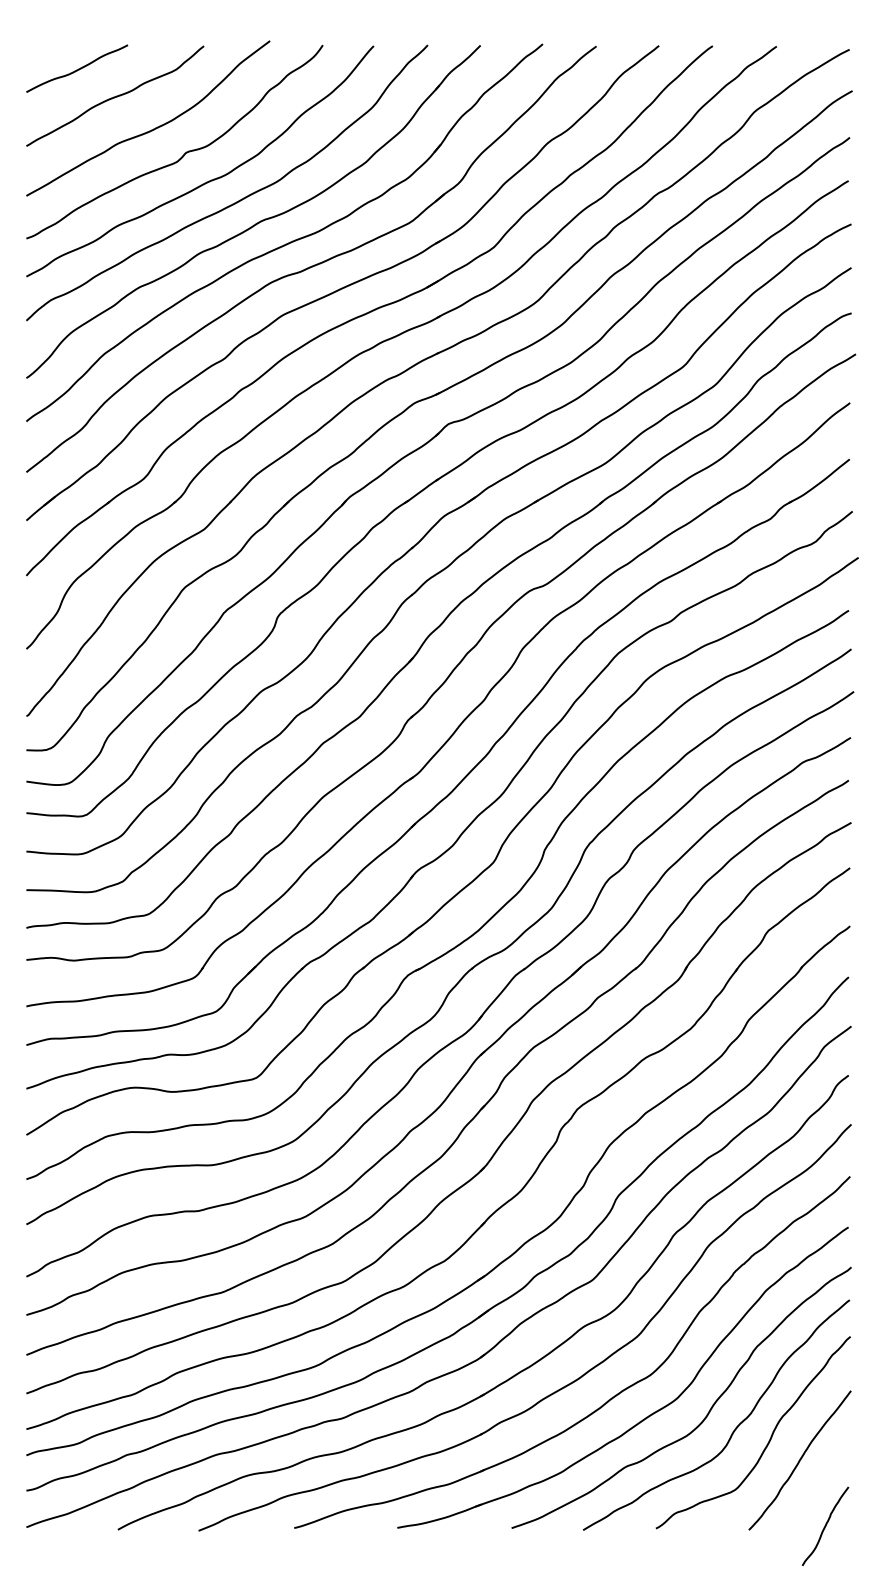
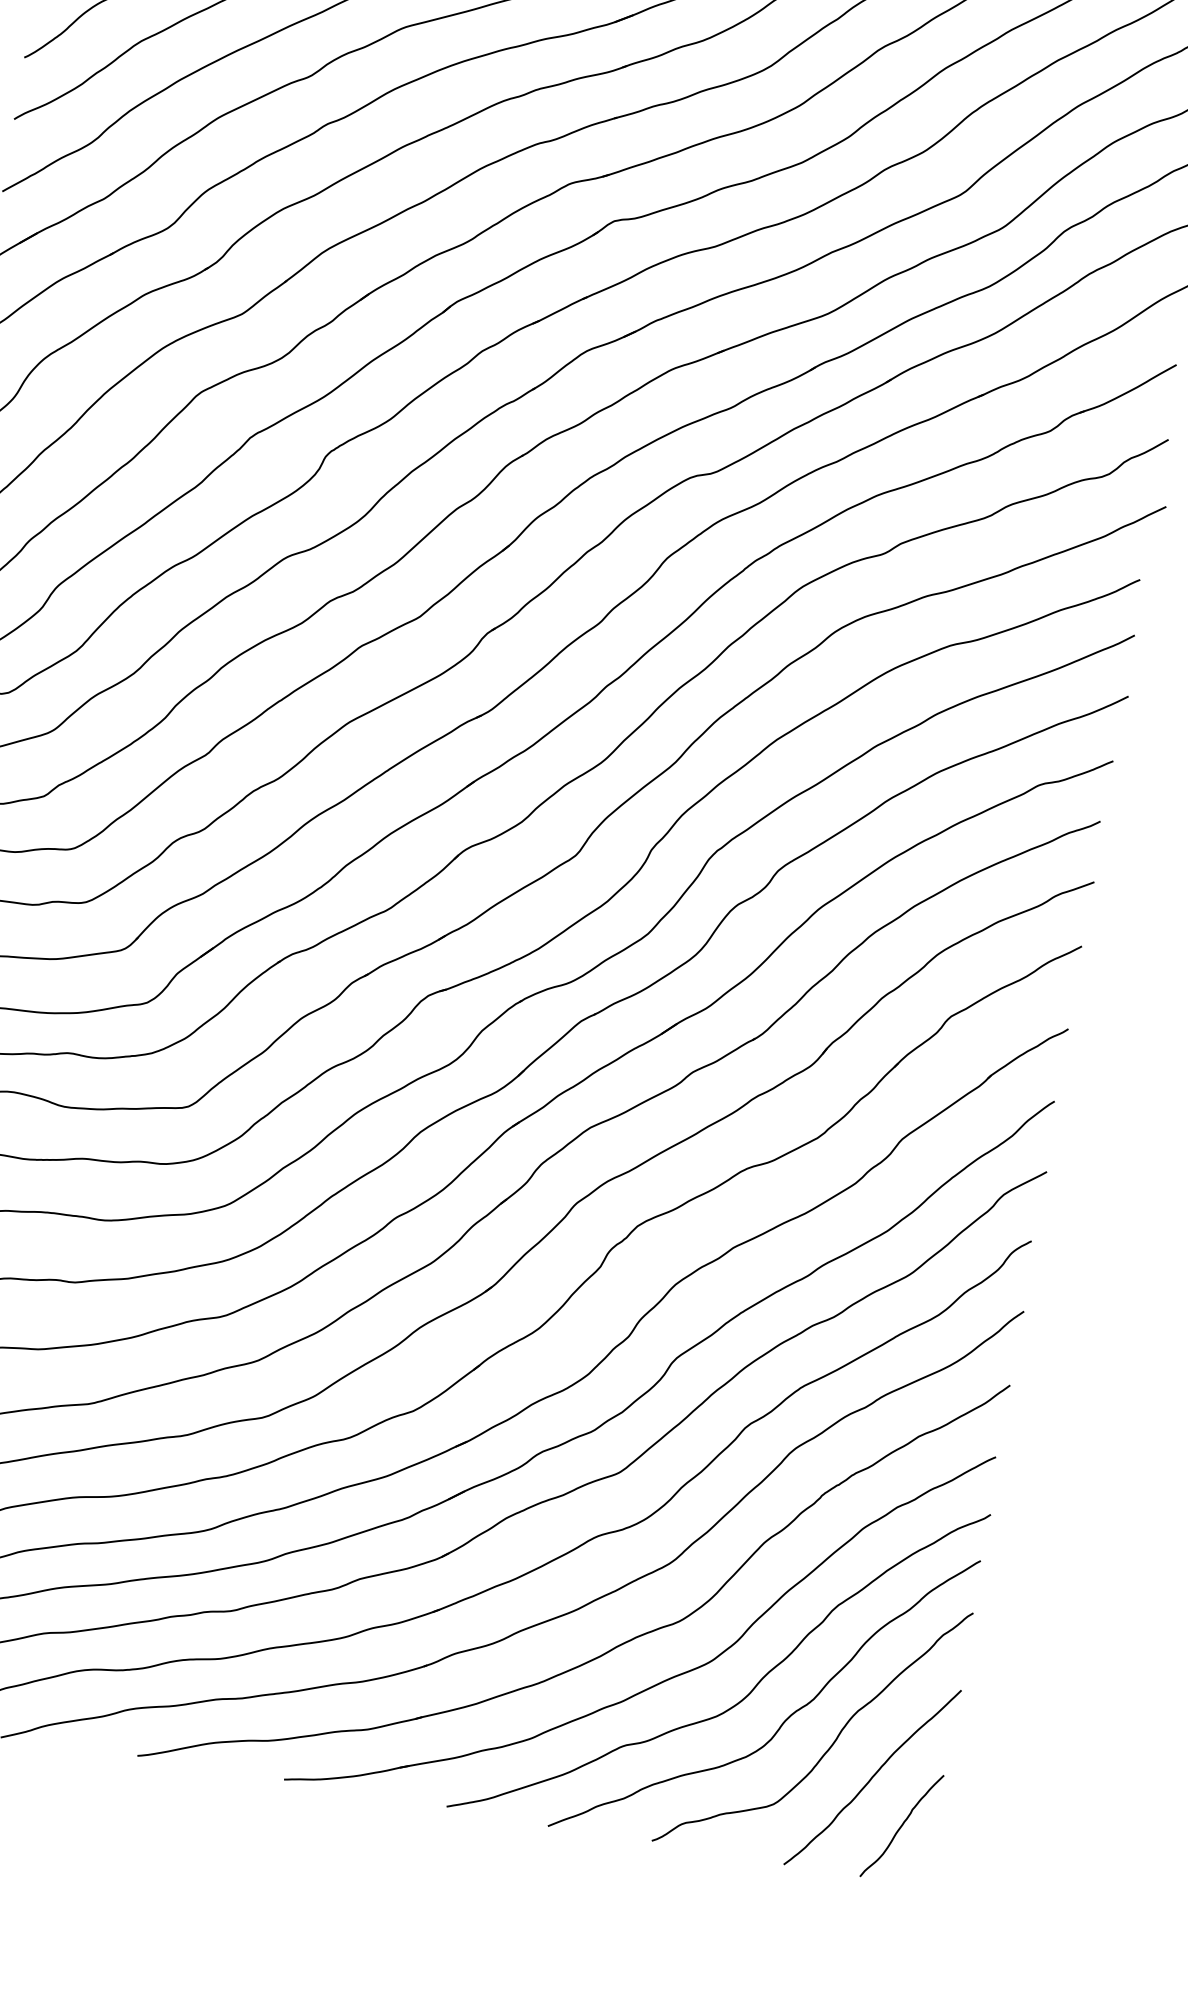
curve: (825, 1525) -> (902, 1824), moved

